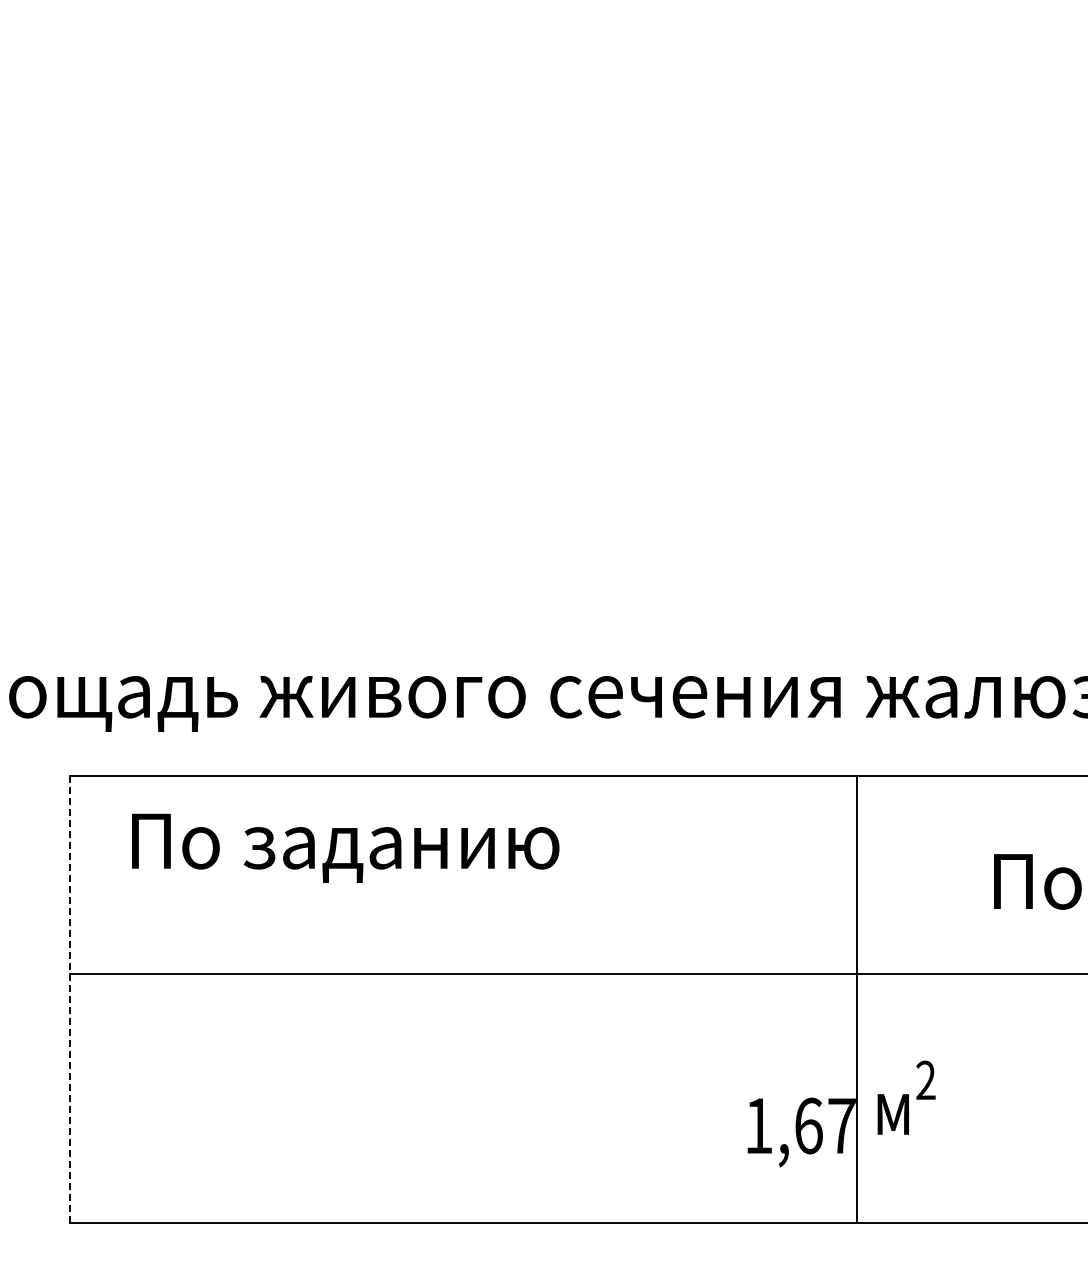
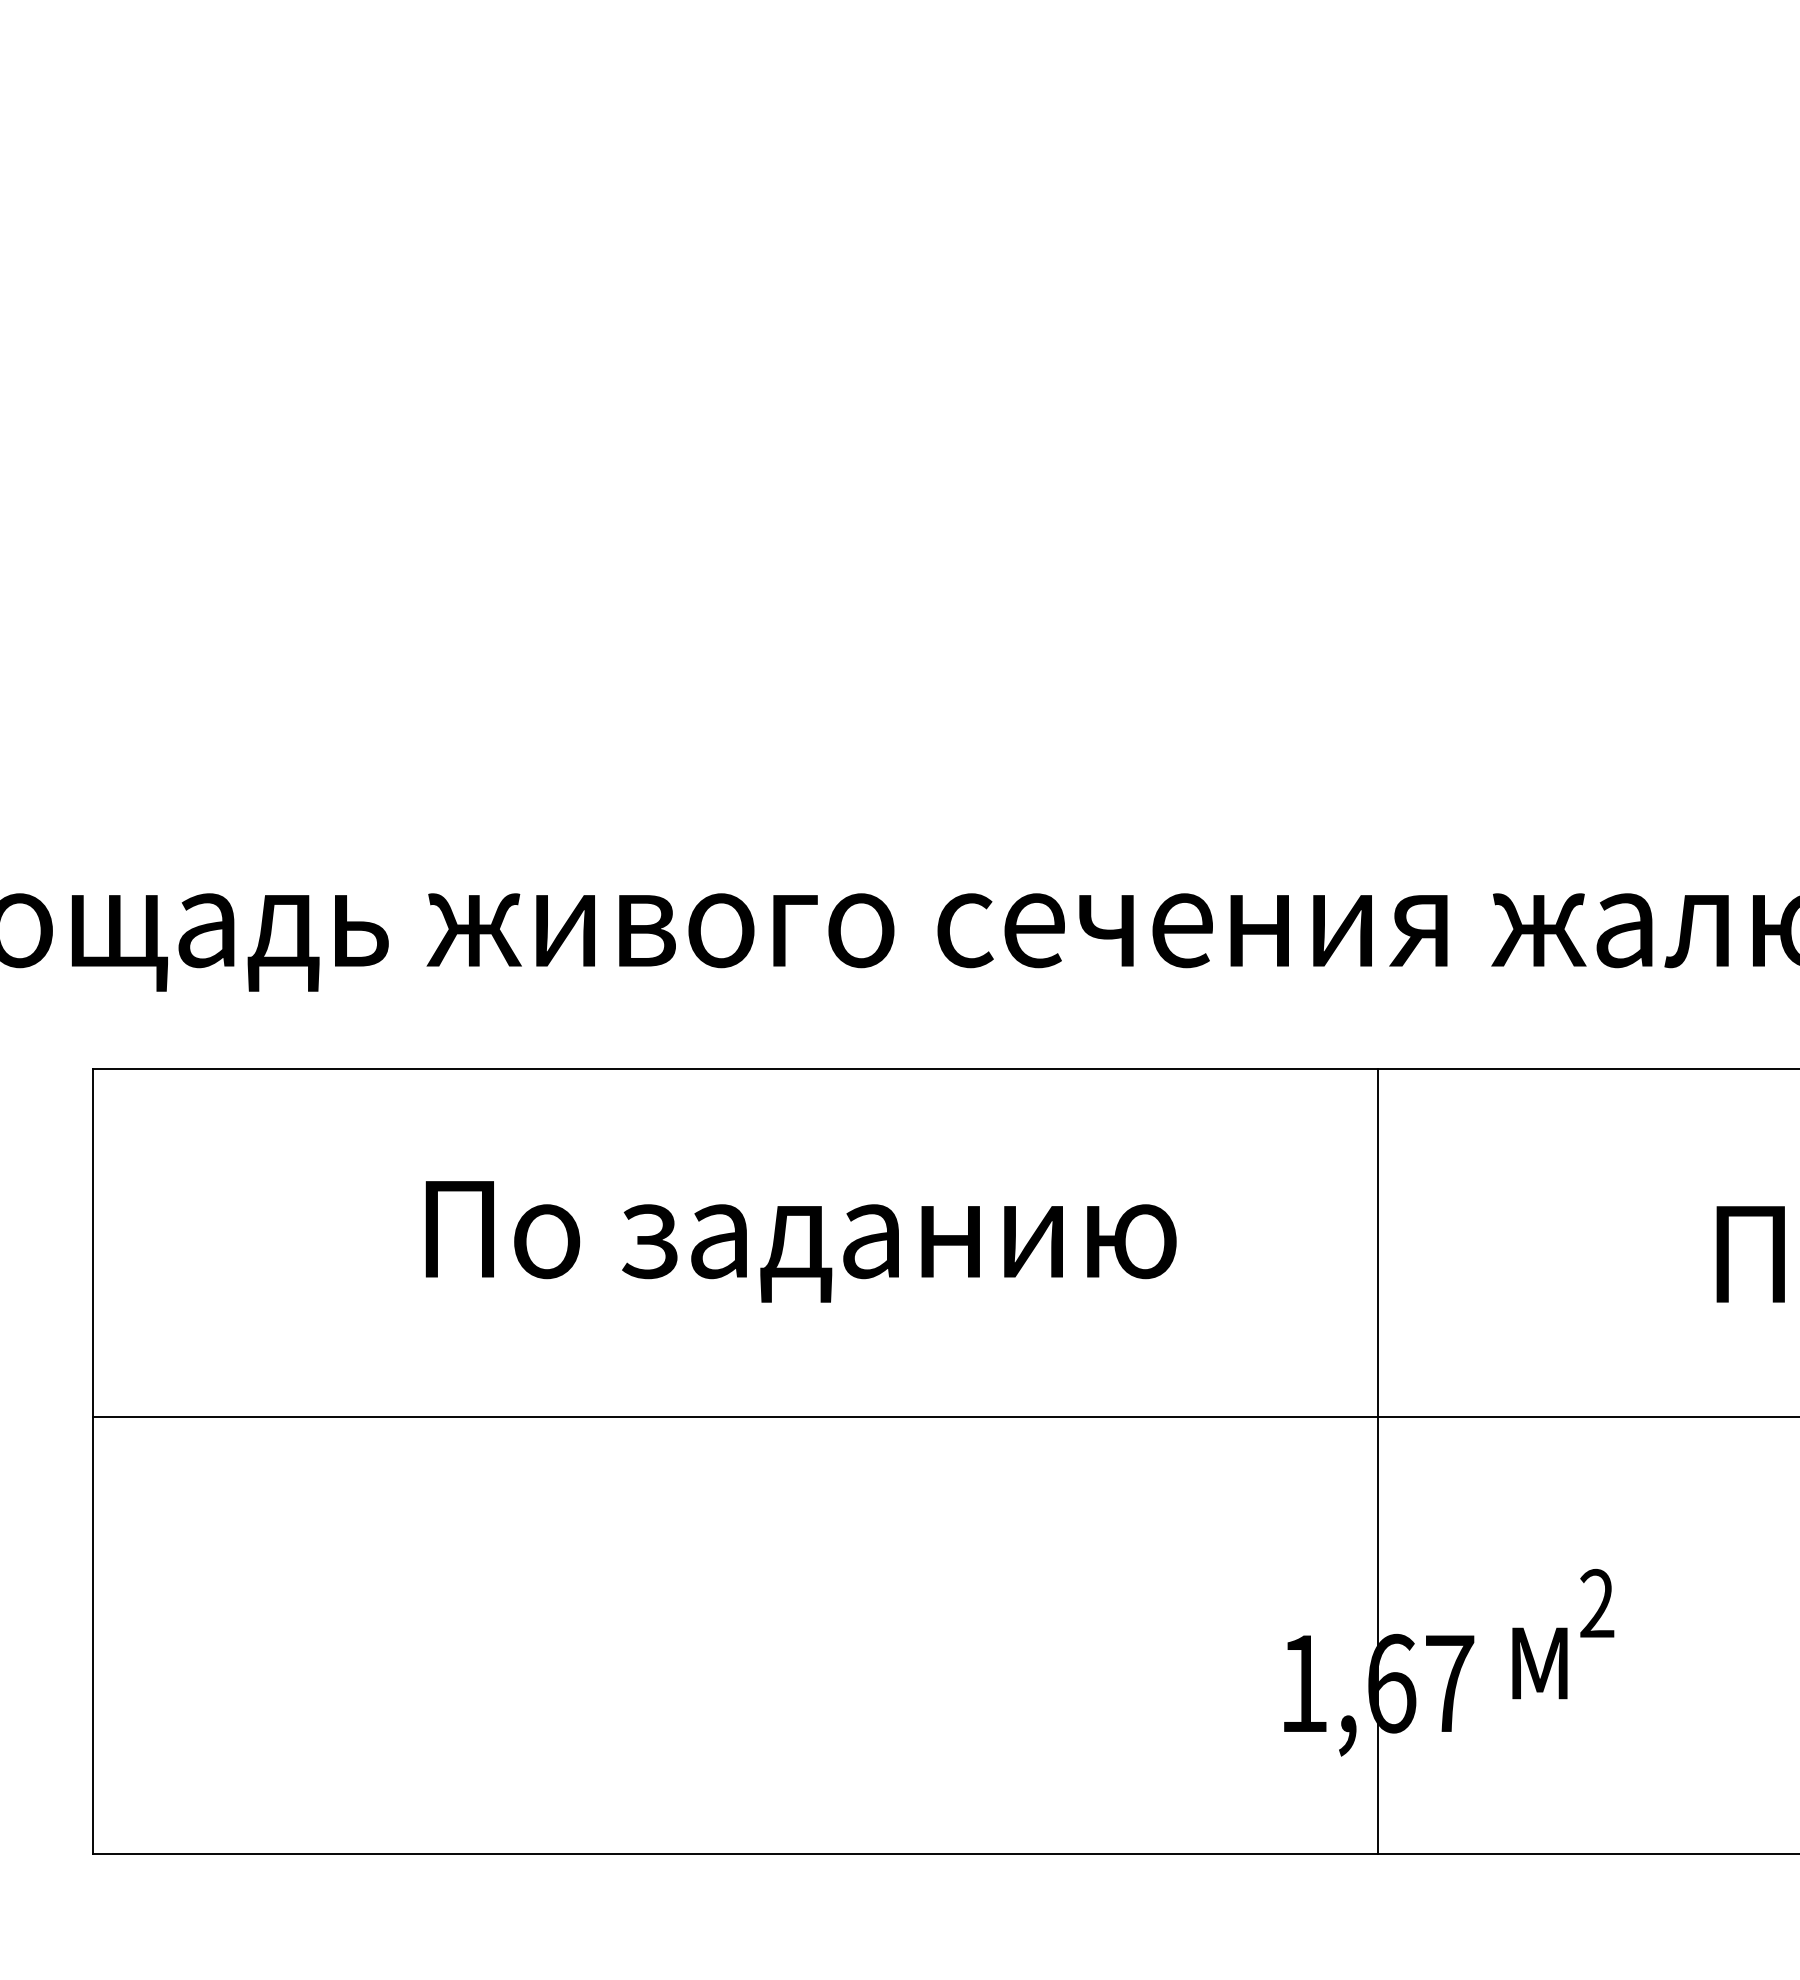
text: (345, 847) -> (800, 1240), moved
line: (856, 998) -> (1376, 1459), moved
line: (69, 999) -> (93, 1461), dashed -> solid

